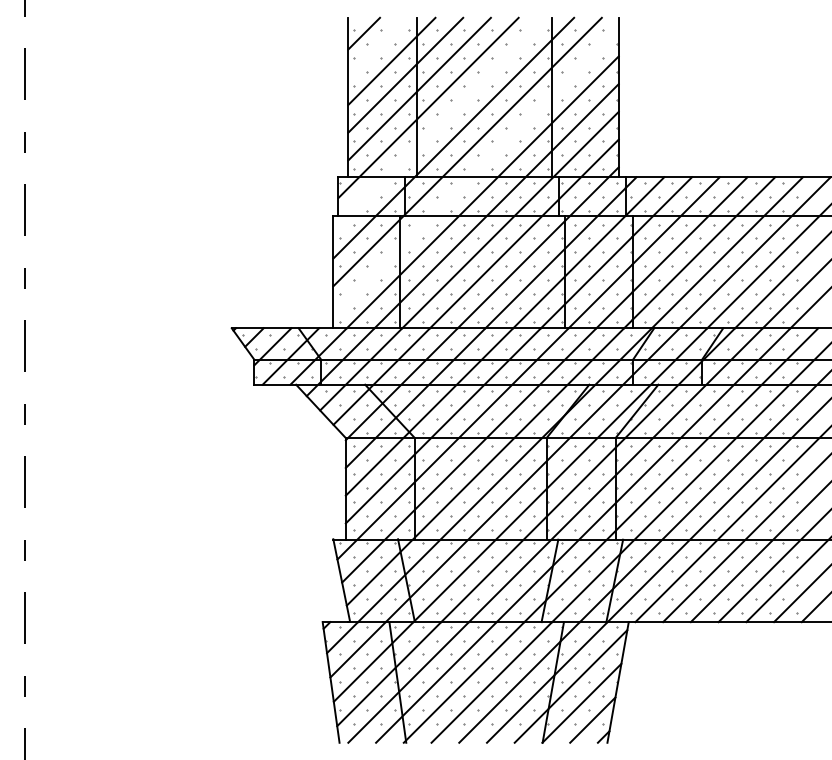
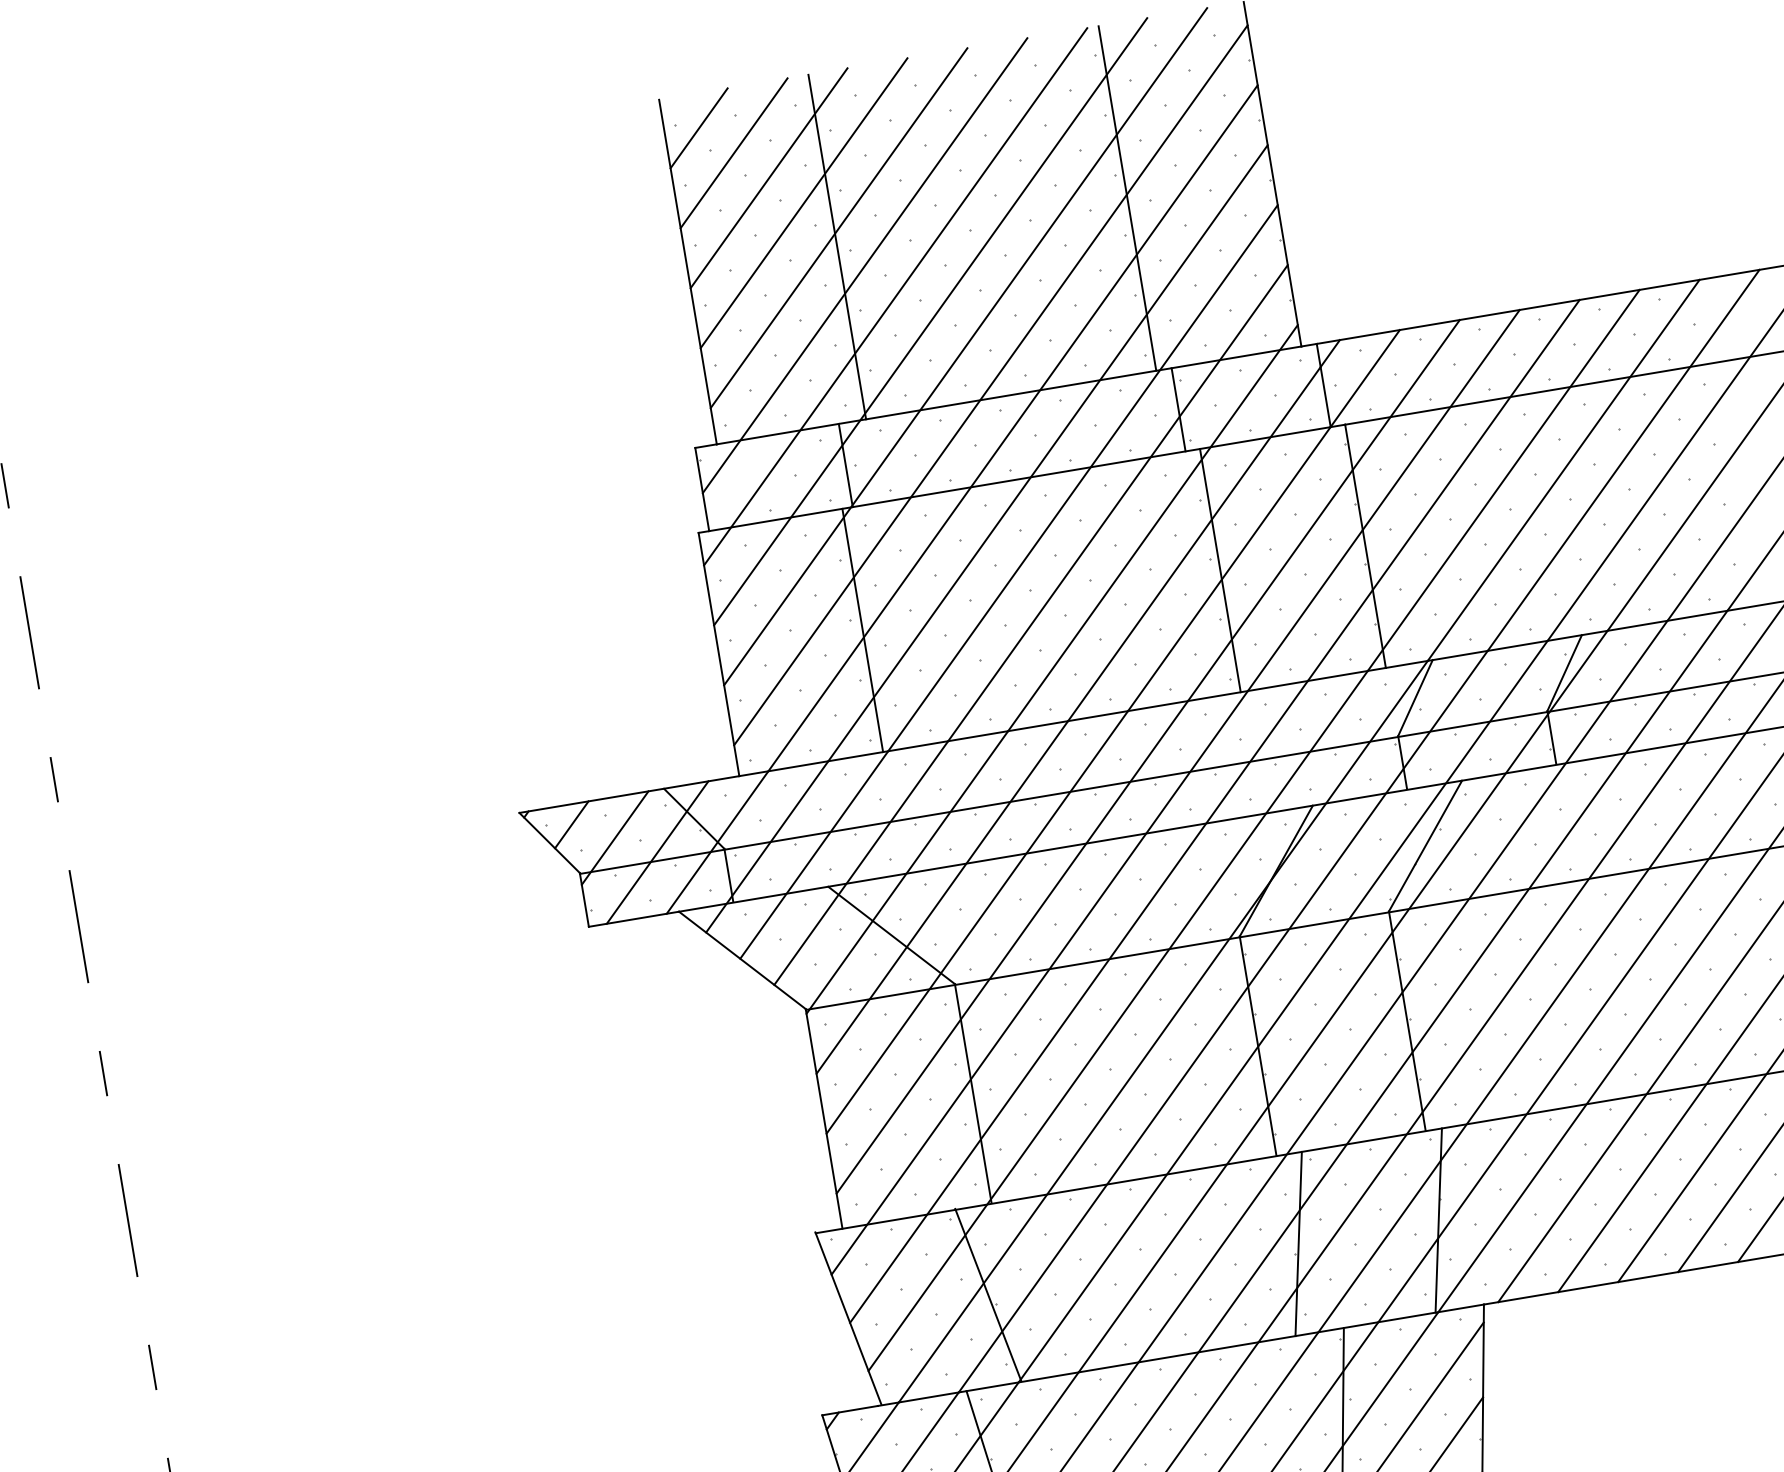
line: (377, 47) -> (732, 153), added
line: (439, 123) -> (894, 295), added
line: (475, 170) -> (989, 383), added

